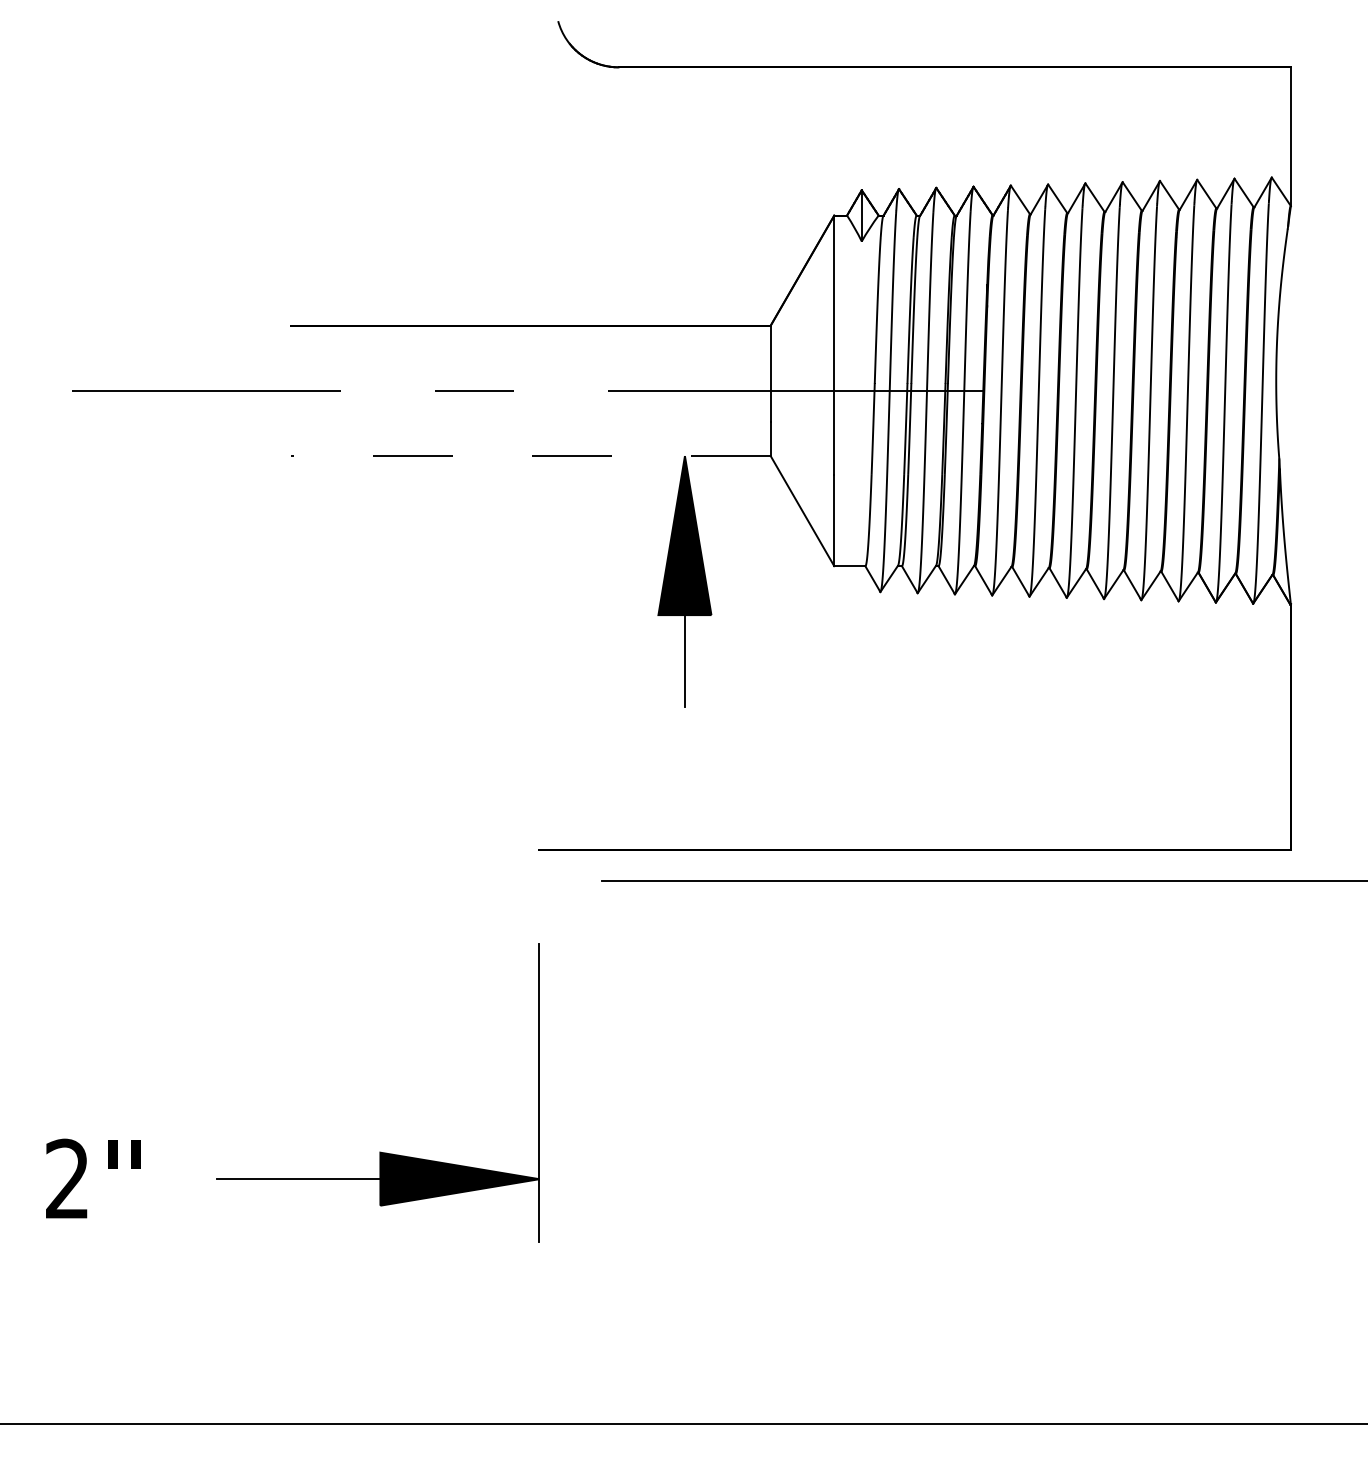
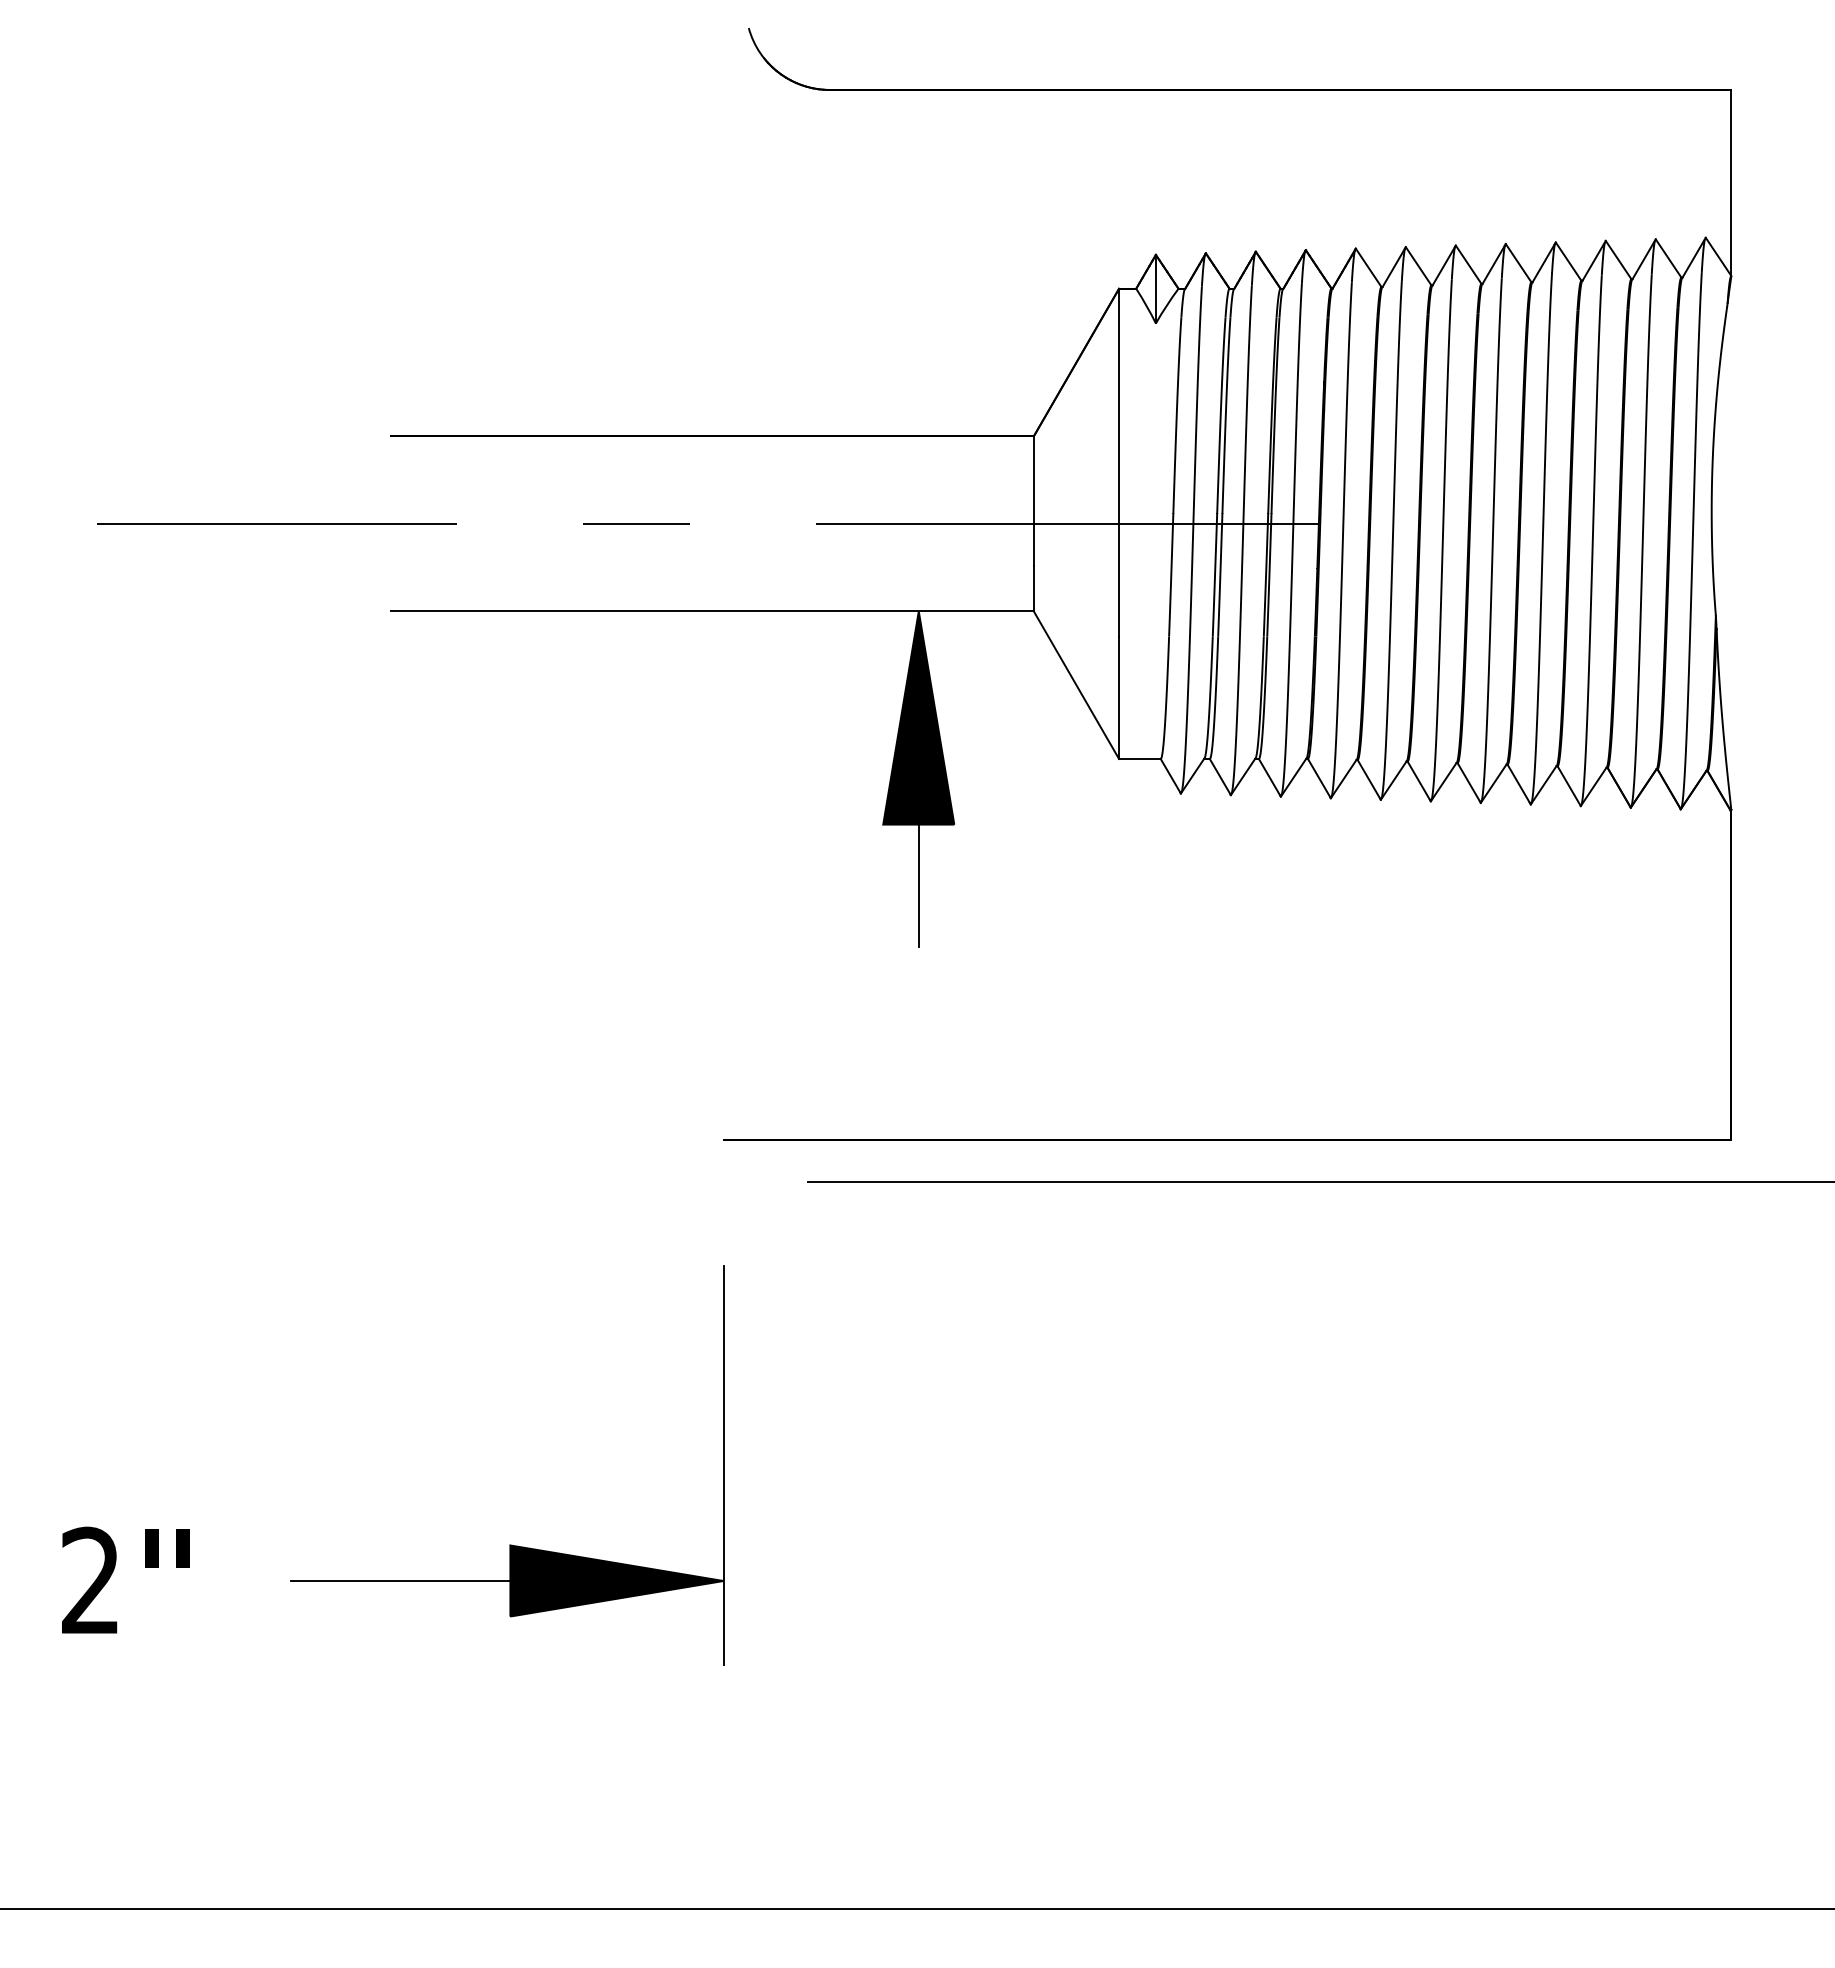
line: (530, 456) -> (711, 611), dashed -> solid

